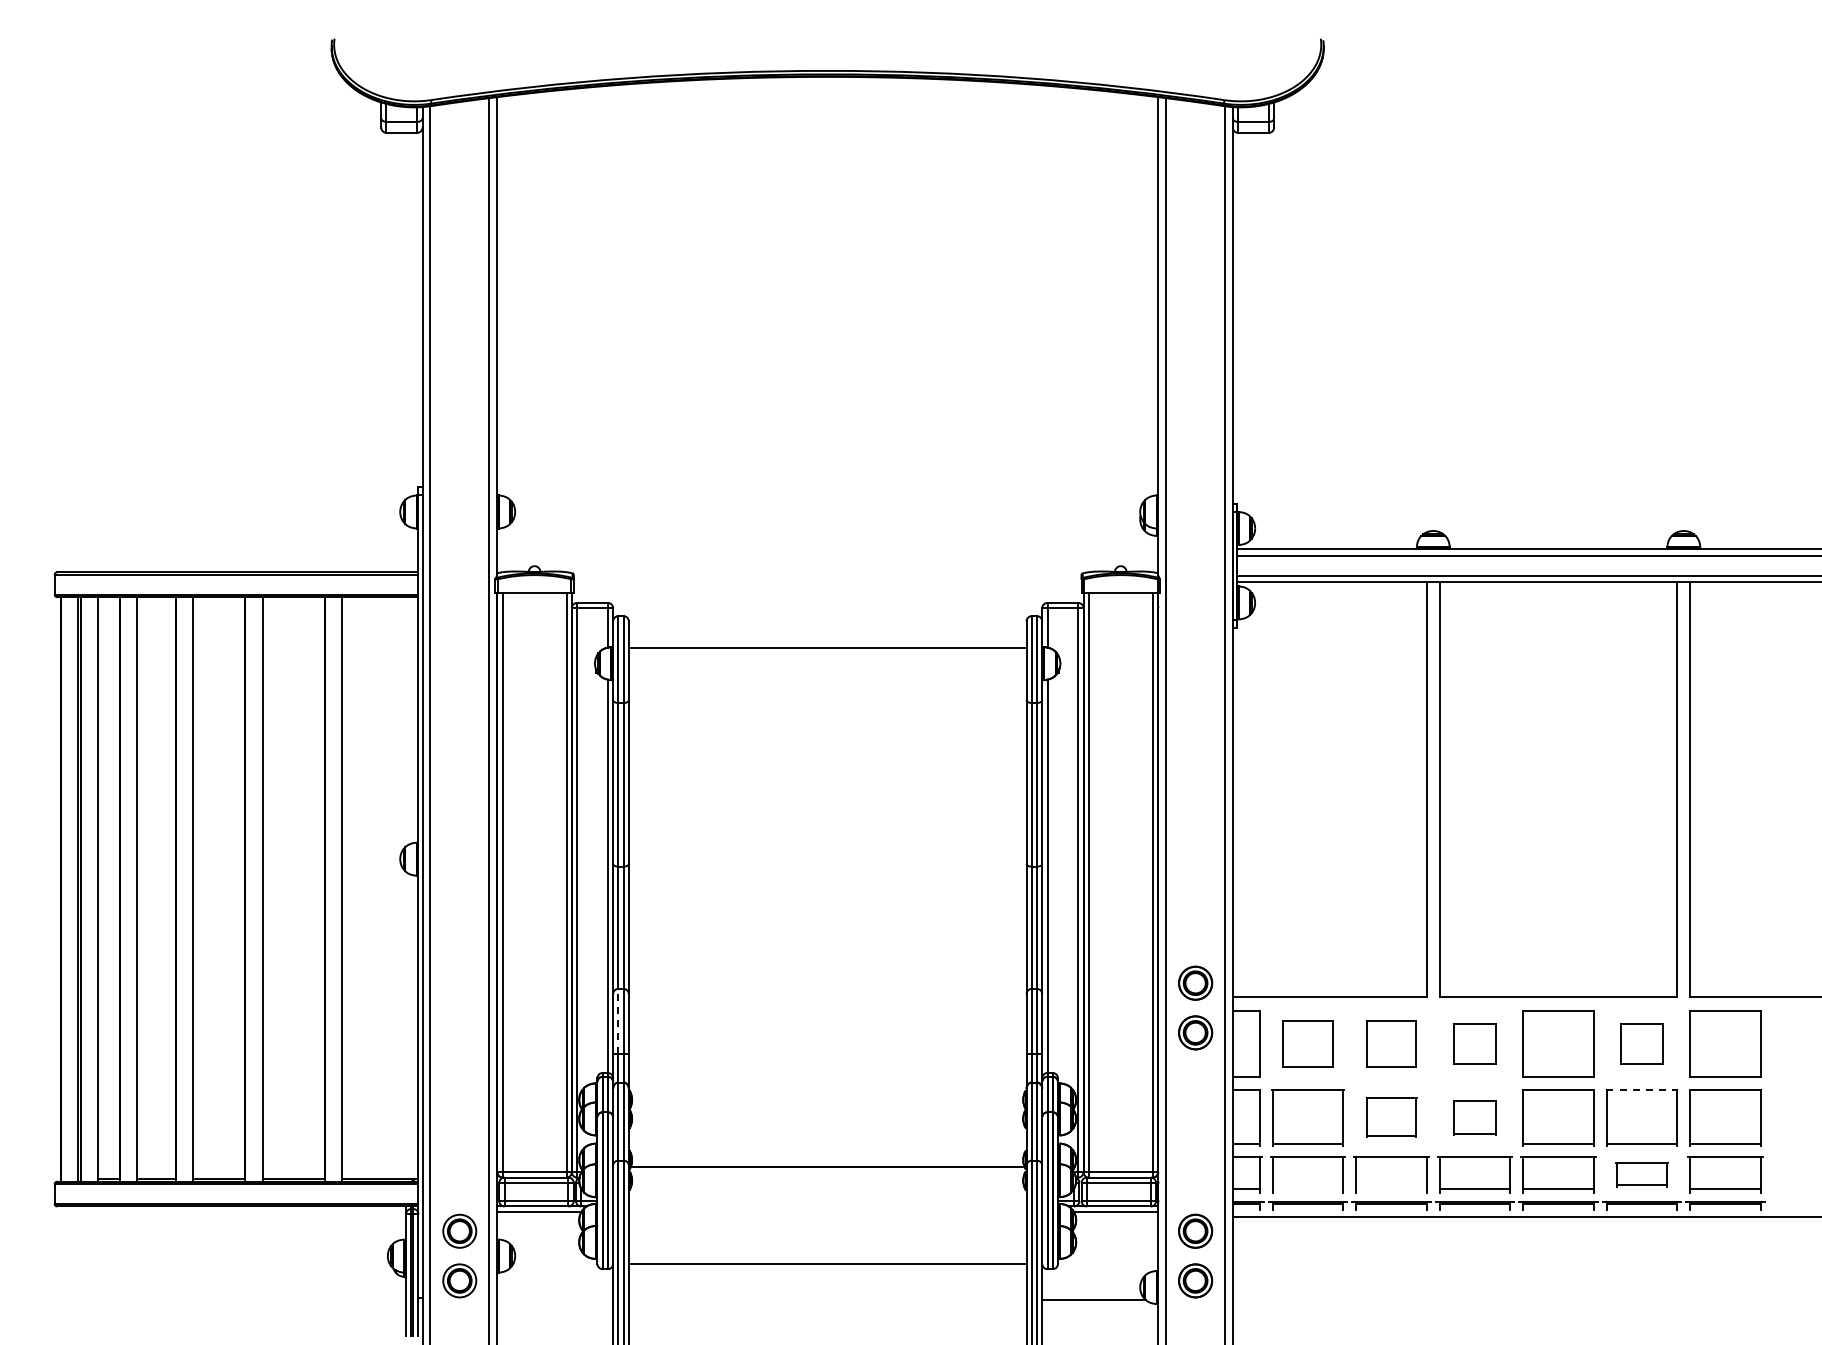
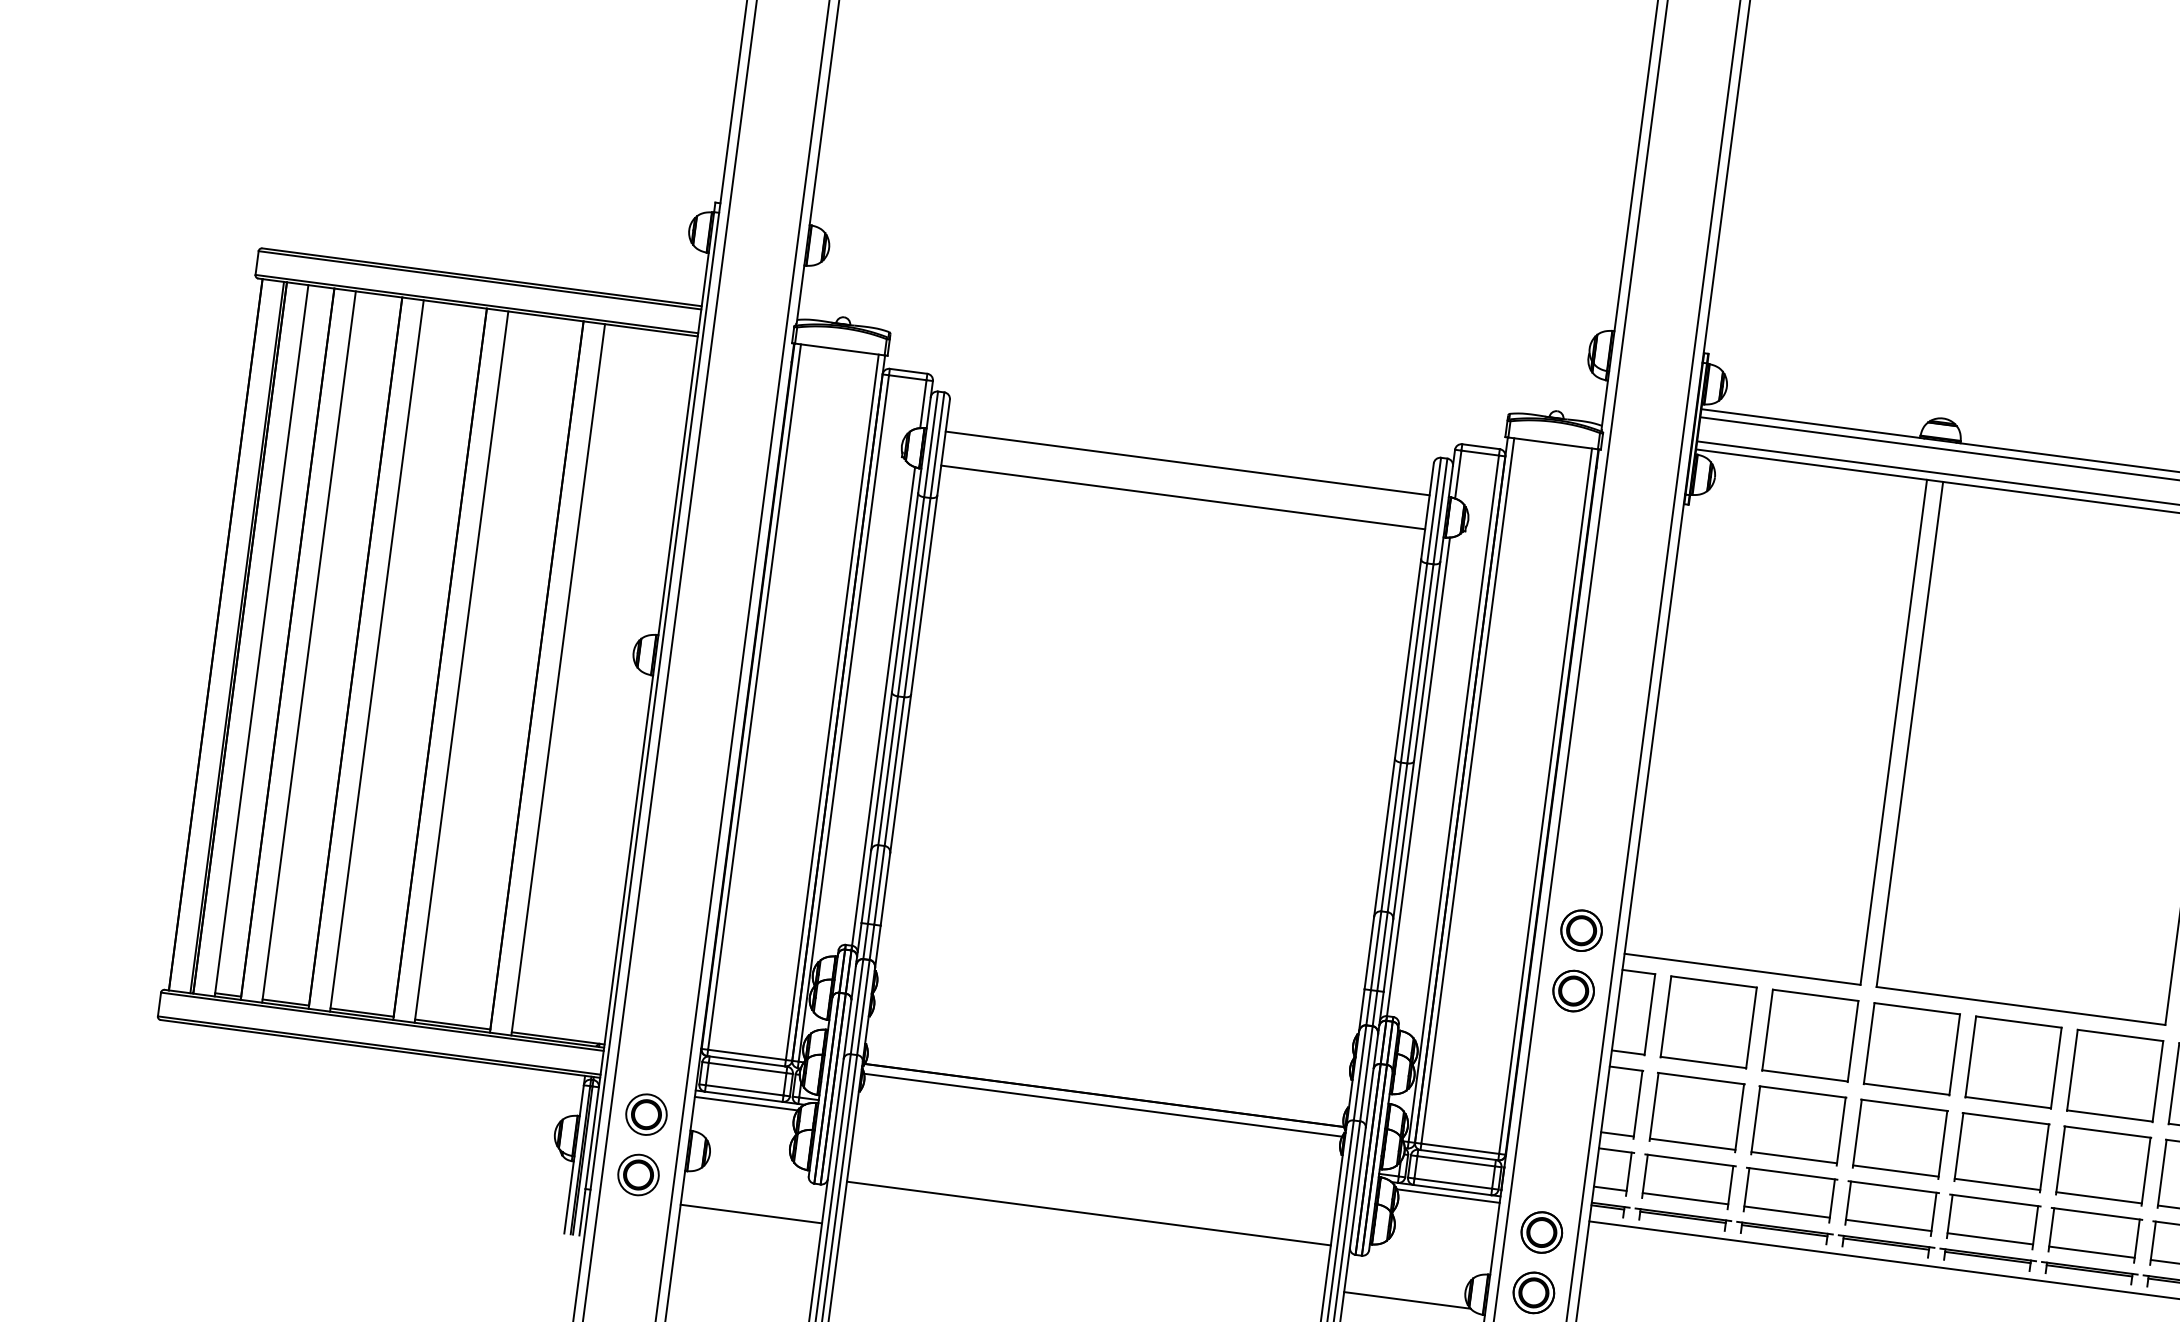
line: (827, 675) -> (1182, 497), added
line: (618, 1020) -> (873, 883), dashed -> solid
part: (1307, 1043) -> (1708, 1021), size x1.43
part: (1391, 1043) -> (1810, 1035), size x1.43
part: (1474, 1043) -> (1911, 1048), size x1.67
part: (1641, 1043) -> (2114, 1075), size x1.67
line: (1642, 1089) -> (2108, 1131), dashed -> solid
part: (1391, 1117) -> (1798, 1125), size x1.43
part: (1474, 1117) -> (1899, 1138), size x1.67
part: (1641, 1174) -> (2093, 1234), size x1.43
line: (827, 1175) -> (1102, 1105), added
line: (1307, 1188) -> (1684, 1198), added
line: (1391, 1188) -> (1787, 1211), added
line: (554, 1300) -> (750, 1214), added

